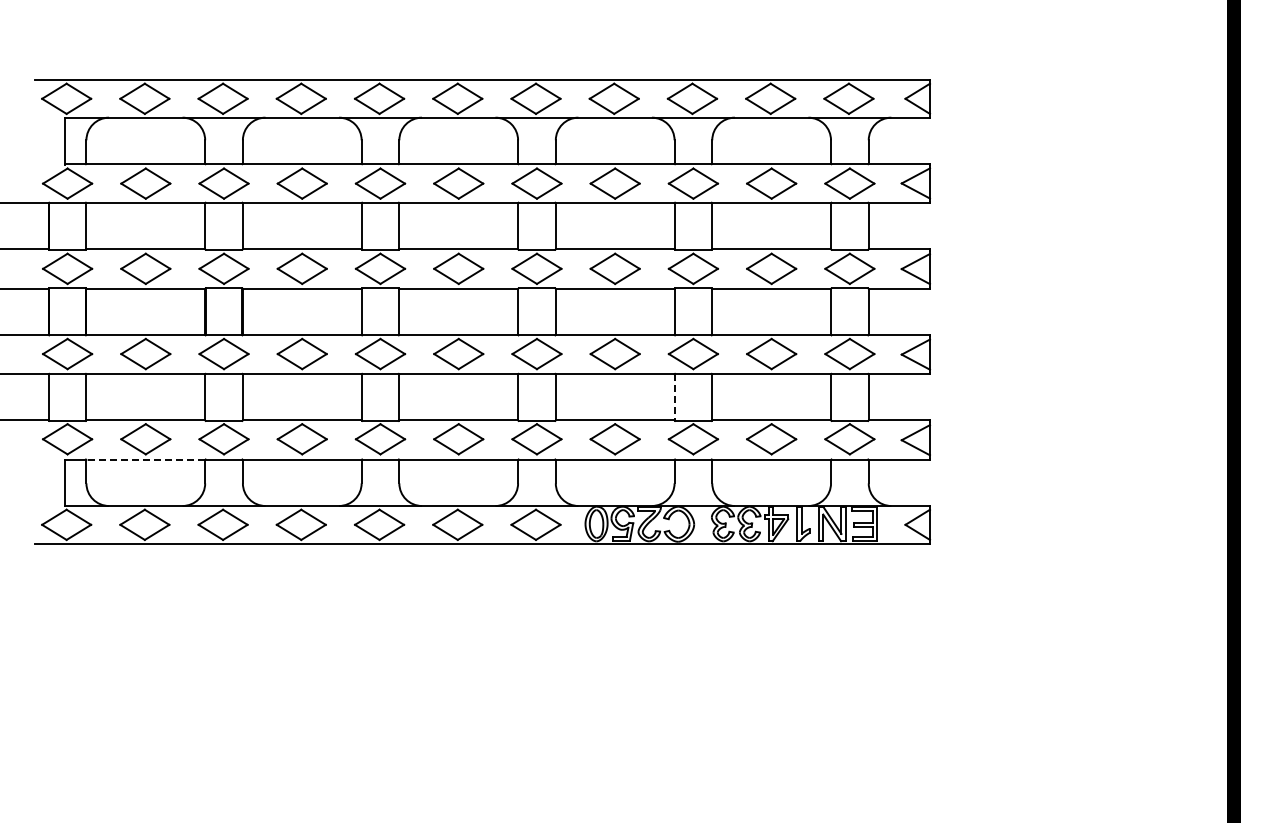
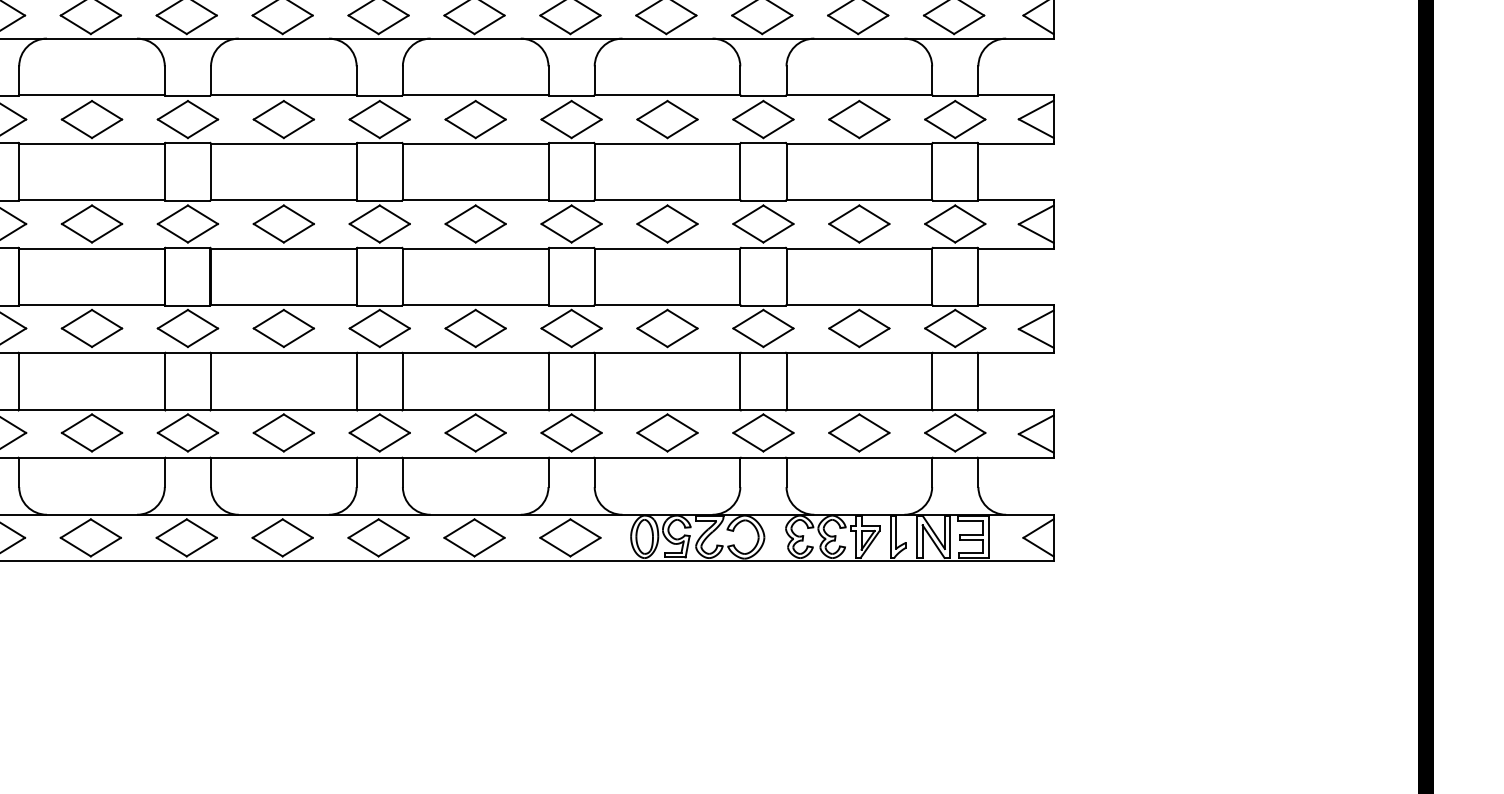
line: (674, 397) -> (740, 381), dashed -> solid
line: (145, 460) -> (91, 458), dashed -> solid

